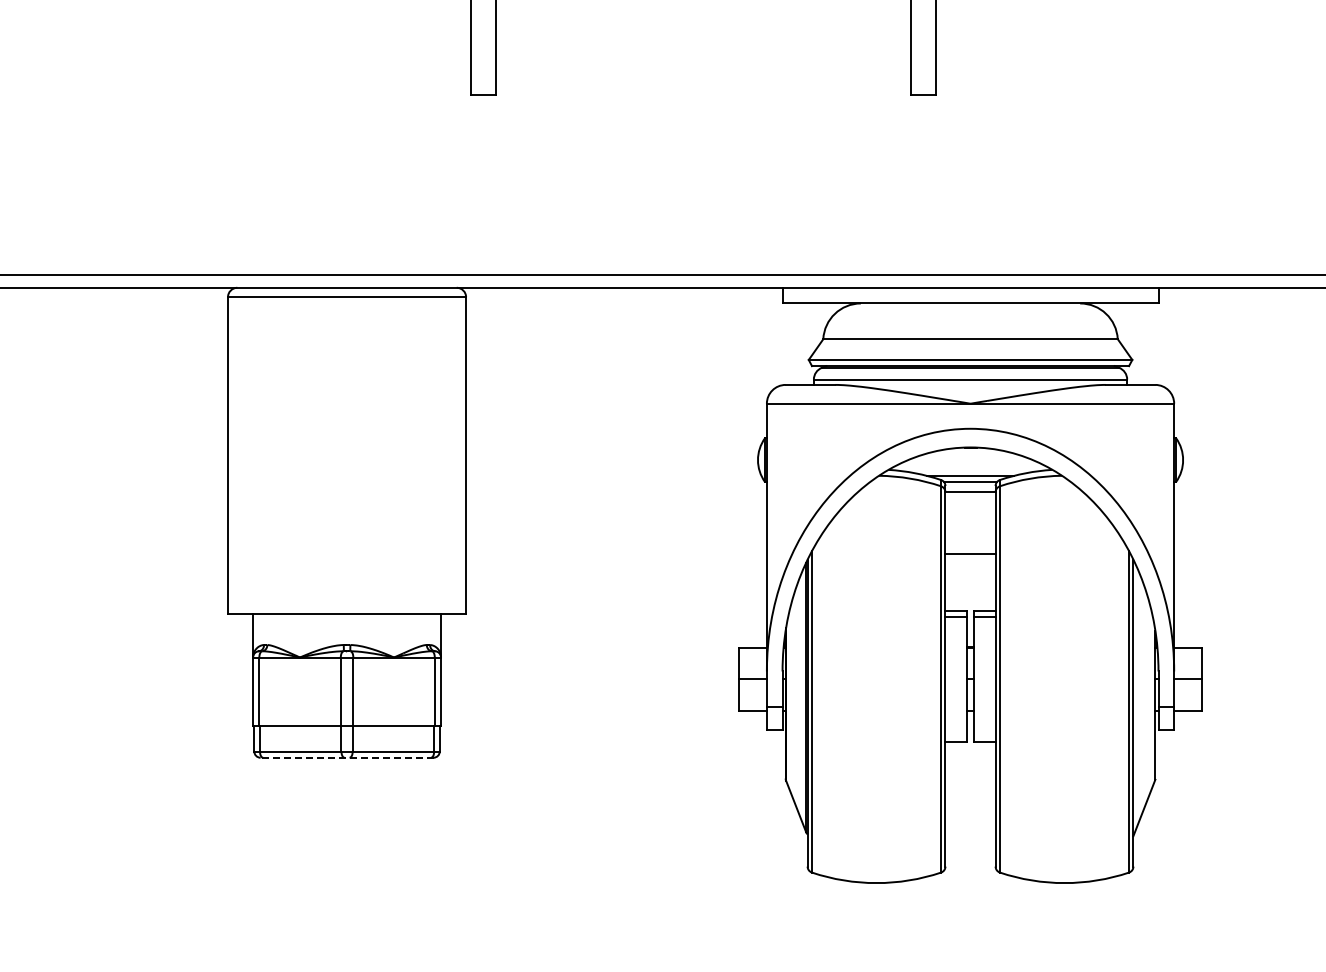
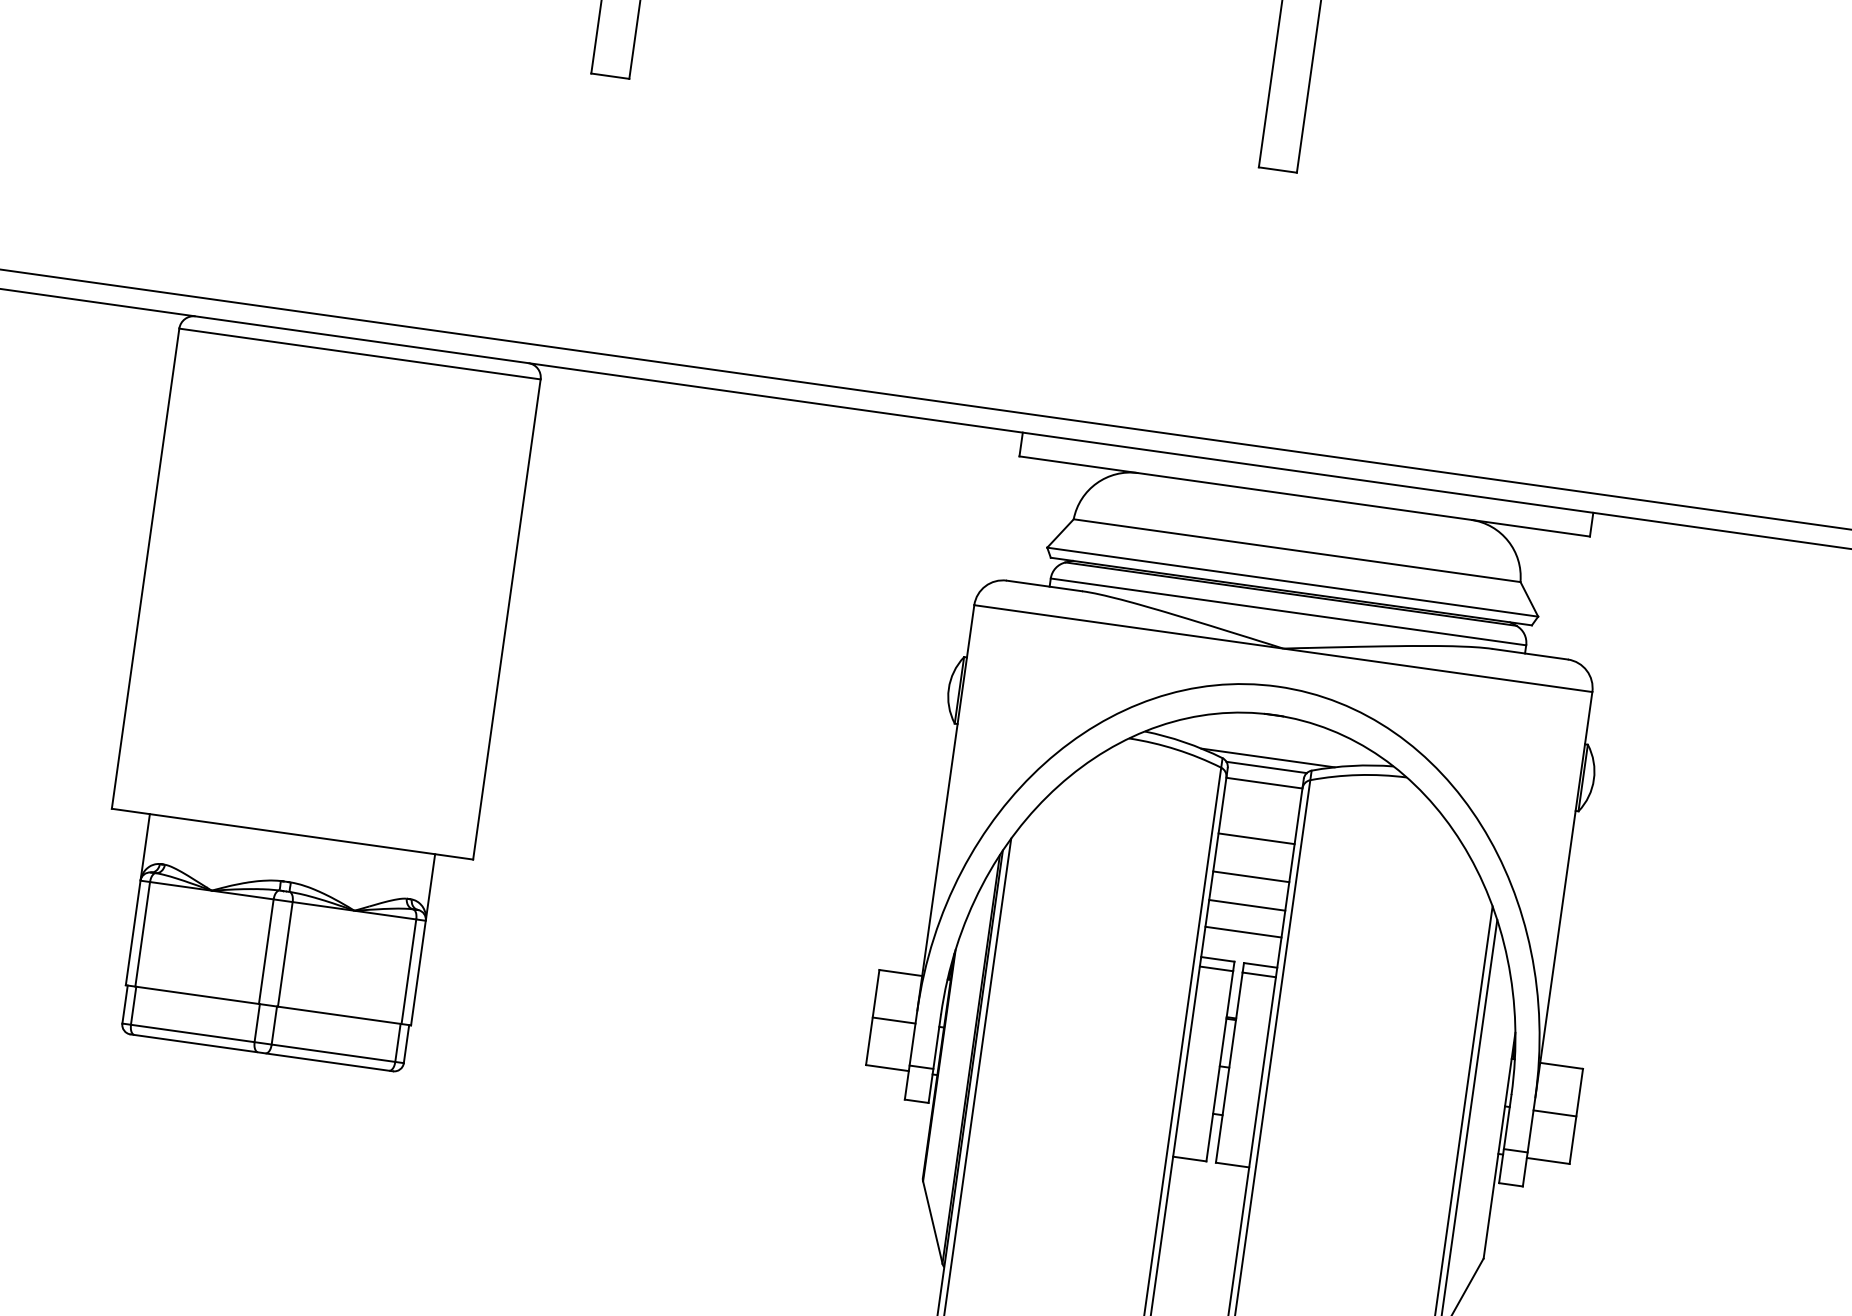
line: (970, 529) -> (1256, 839), added
line: (970, 572) -> (1247, 904), added
line: (970, 590) -> (1243, 932), added
line: (346, 757) -> (260, 1052), dashed -> solid

